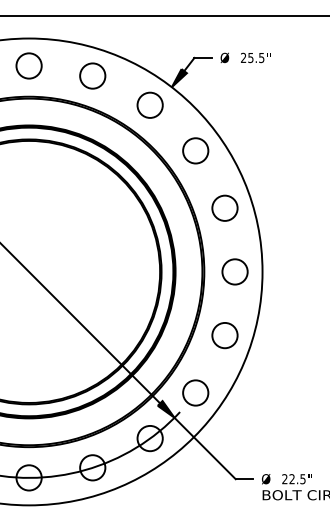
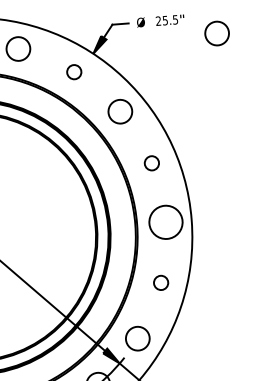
circle: (304, 75) -> (216, 33), added
circle: (149, 104) -> (73, 71), size x0.6
circle: (224, 207) -> (151, 162), size x0.6
circle: (234, 271) -> (165, 222), size x1.4
circle: (224, 335) -> (160, 282), size x0.6

